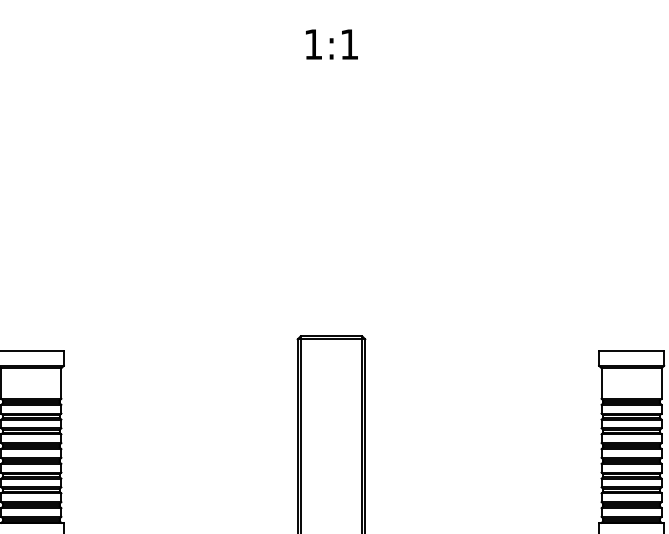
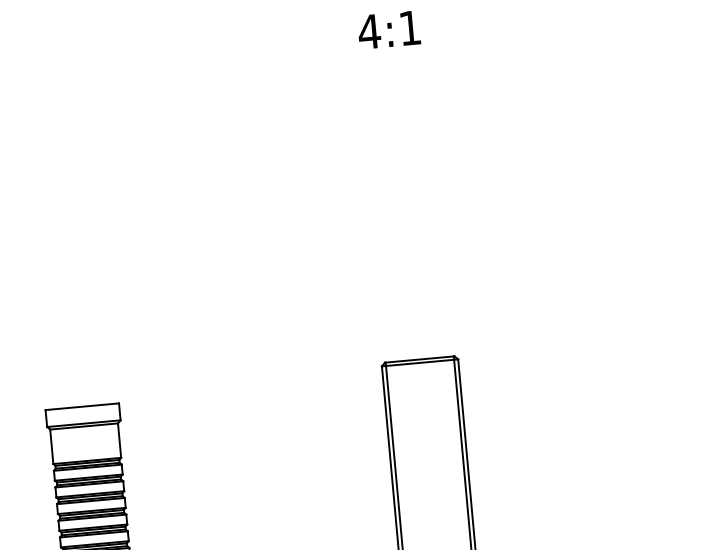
text: (313, 44) -> (369, 31), 1:1 -> 4:1

